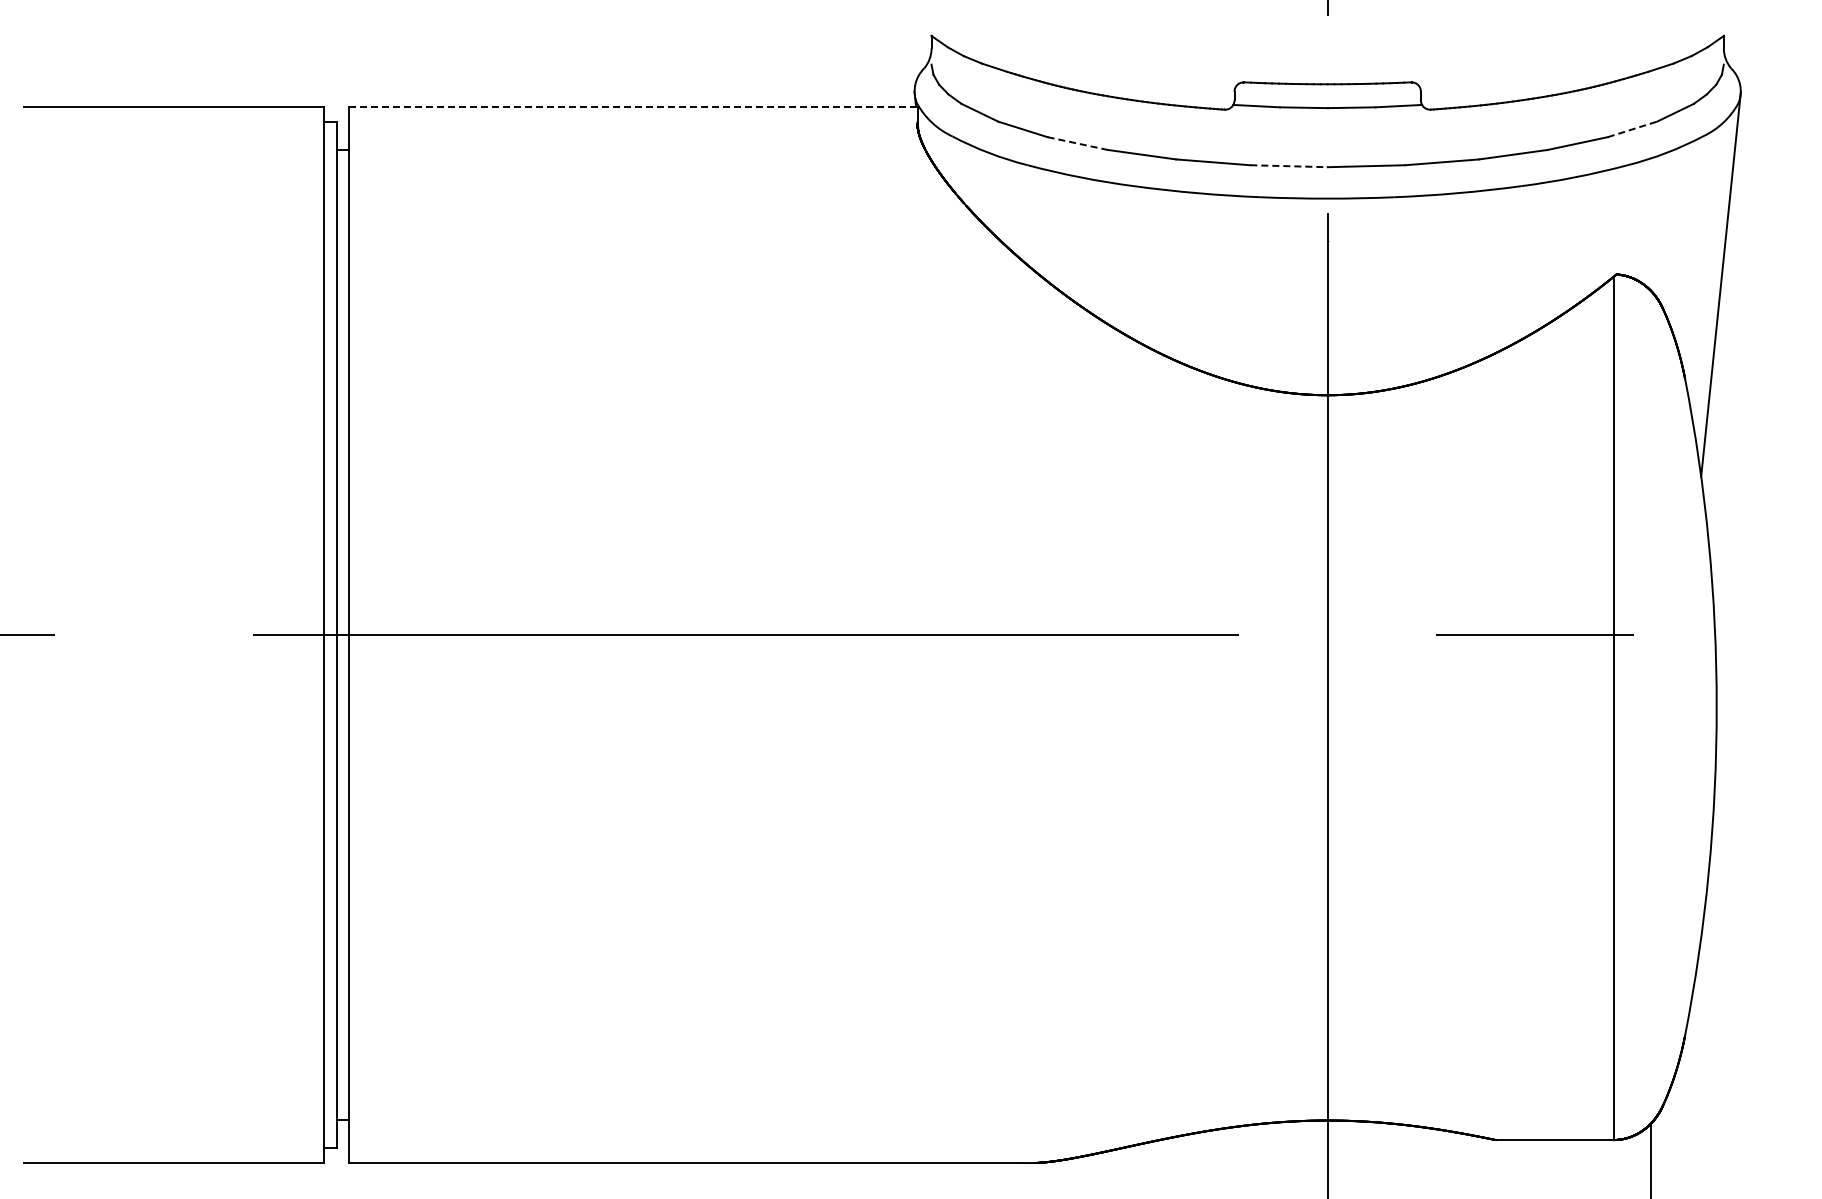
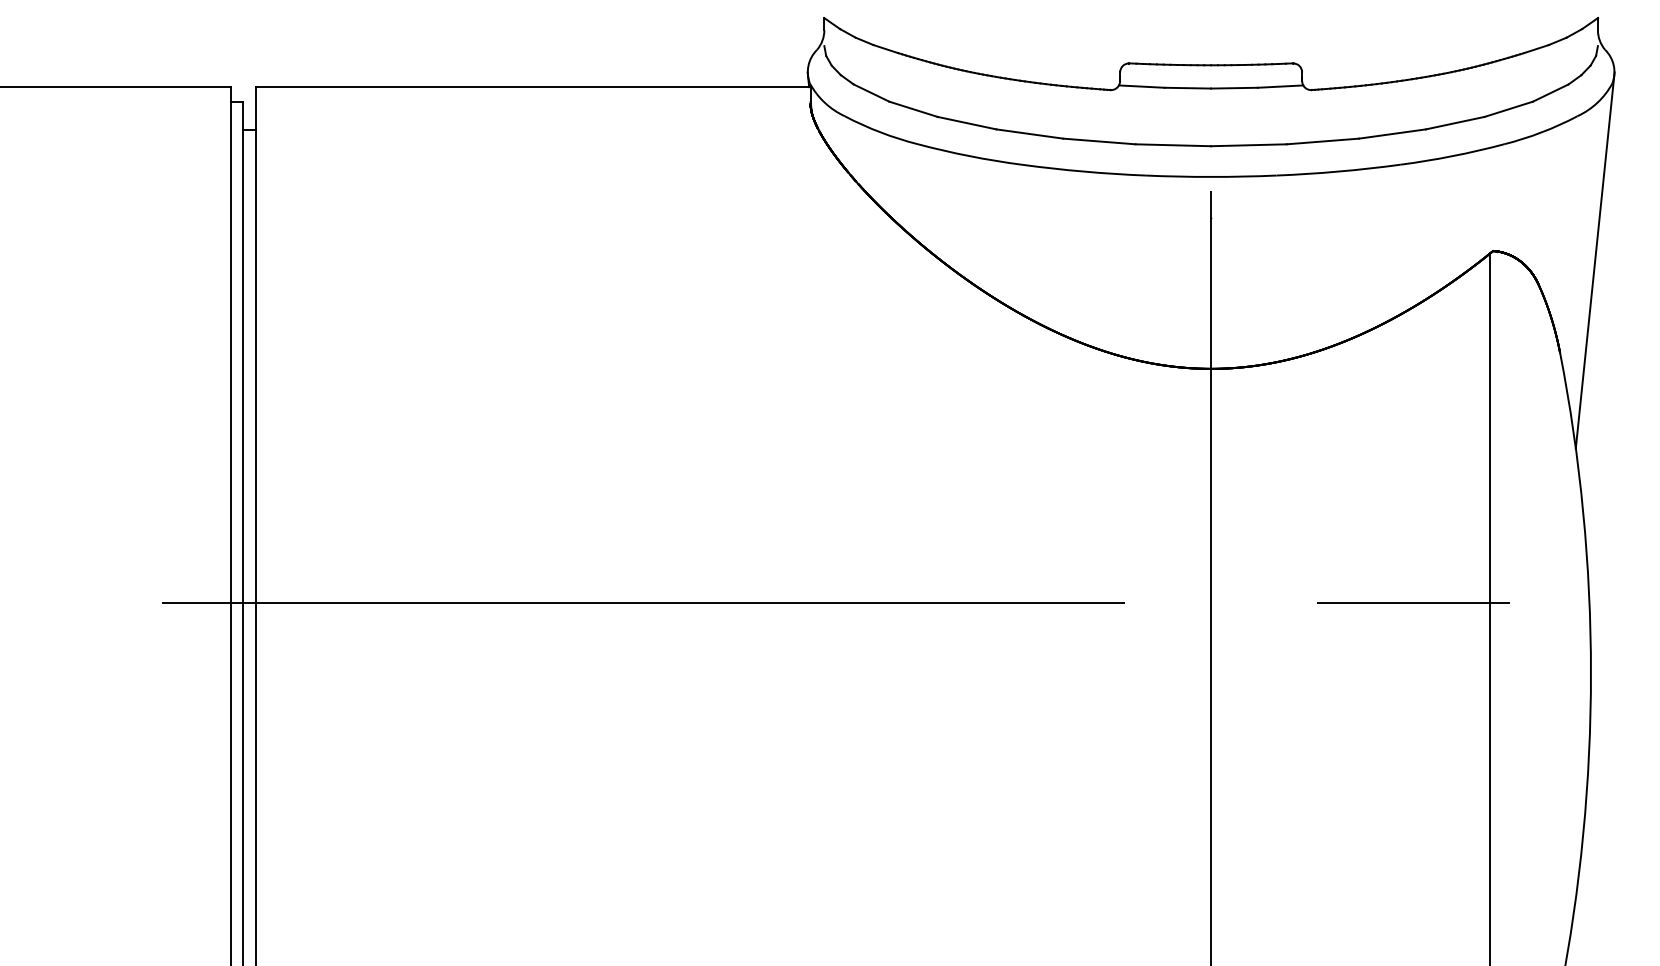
line: (633, 106) -> (533, 86), dashed -> solid
line: (1632, 129) -> (1508, 109), dashed -> solid
line: (1077, 143) -> (966, 123), dashed -> solid
line: (1289, 166) -> (1173, 145), dashed -> solid

